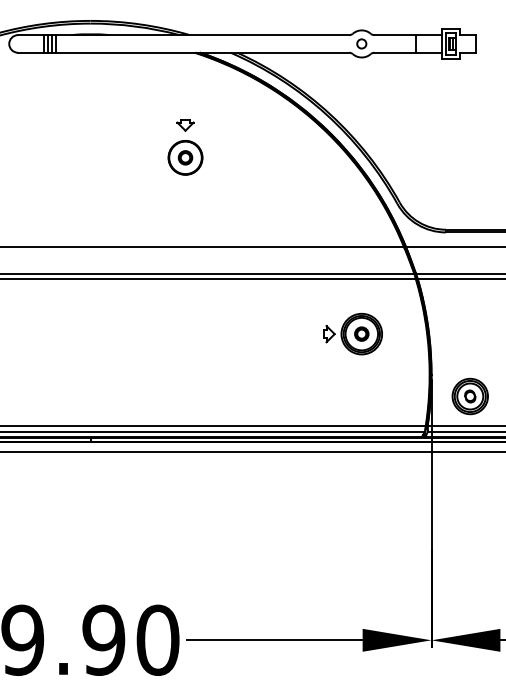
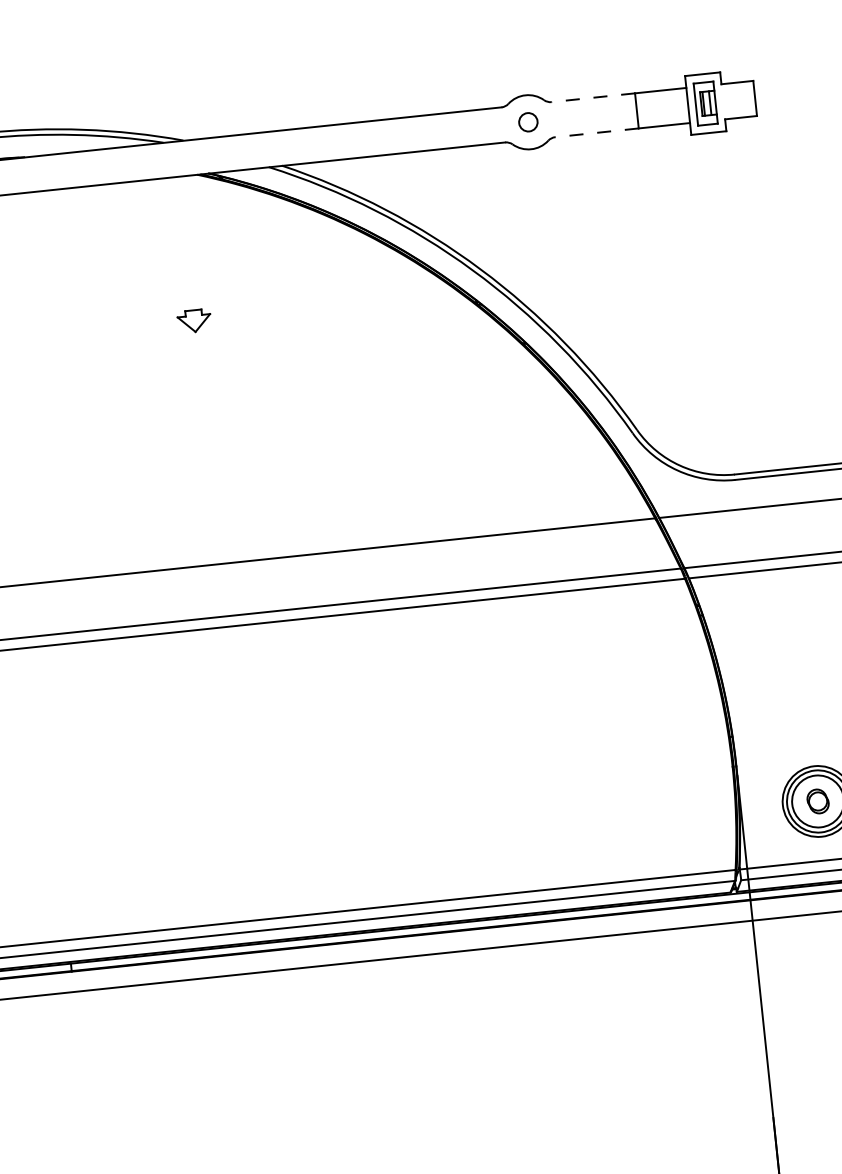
line: (395, 35) -> (593, 98), solid -> dashed
line: (395, 52) -> (597, 132), solid -> dashed
part: (185, 157) -> (201, 385), removed
part: (352, 333) -> (570, 700), removed

